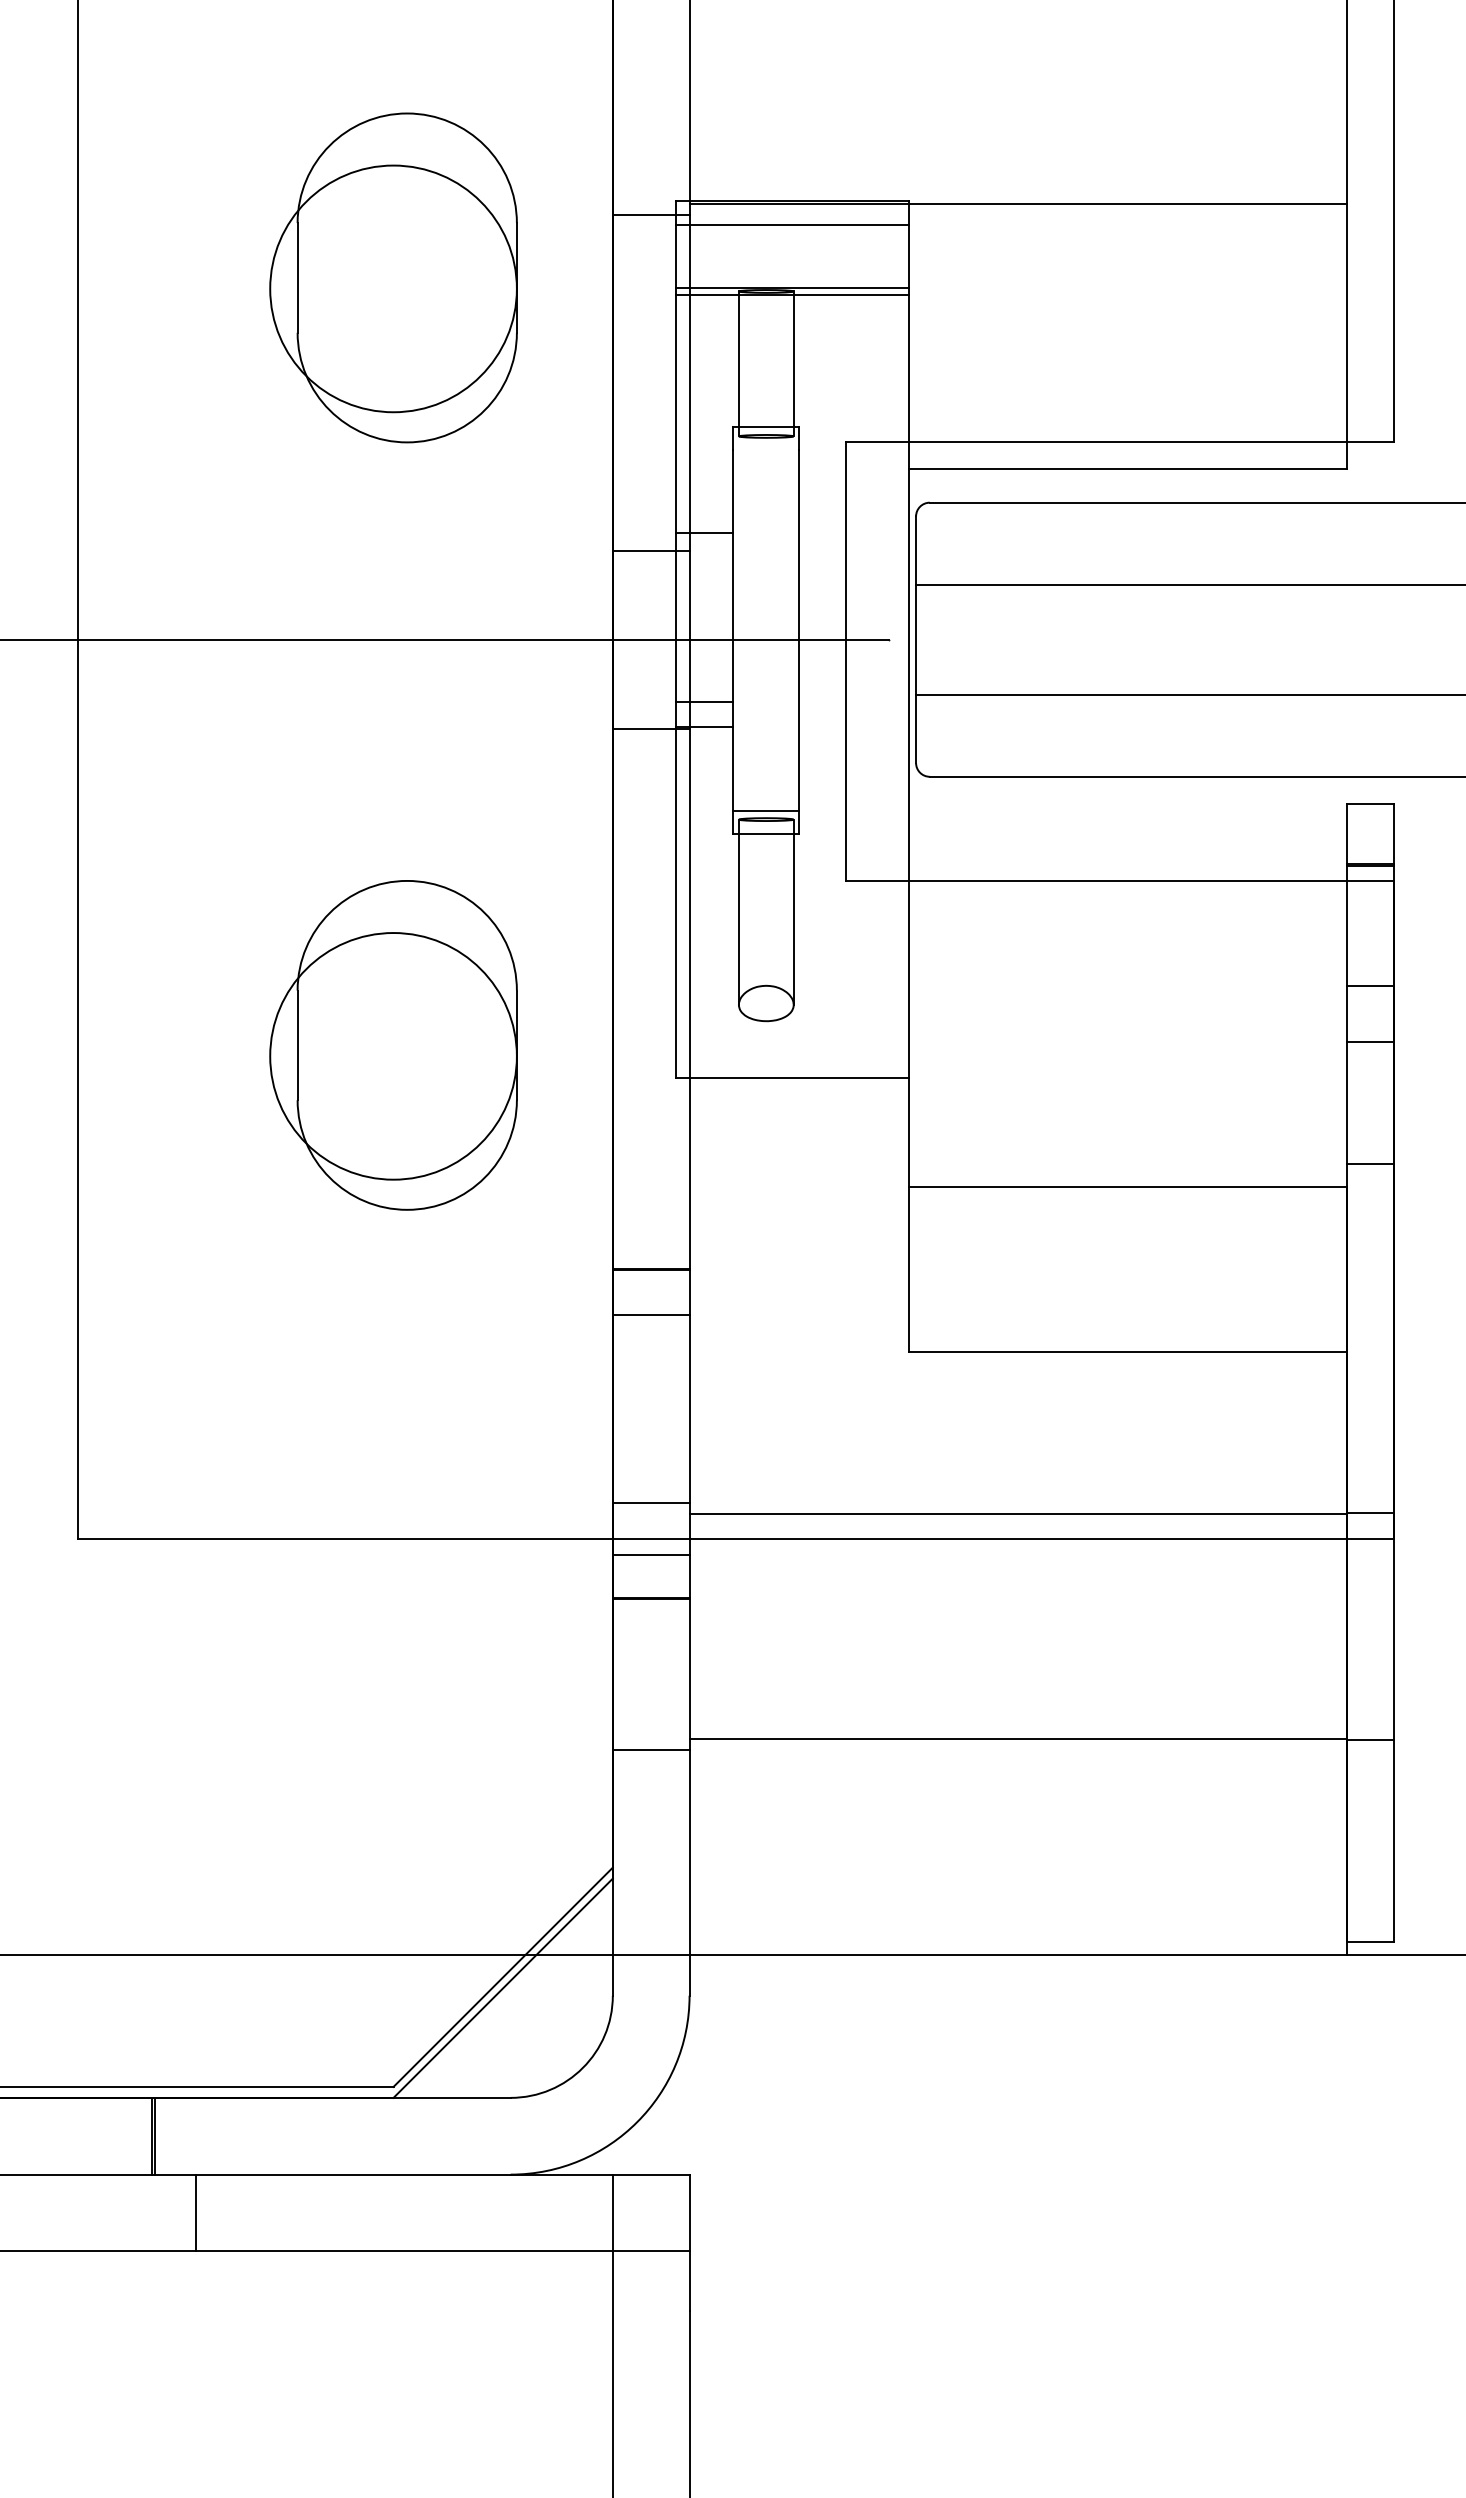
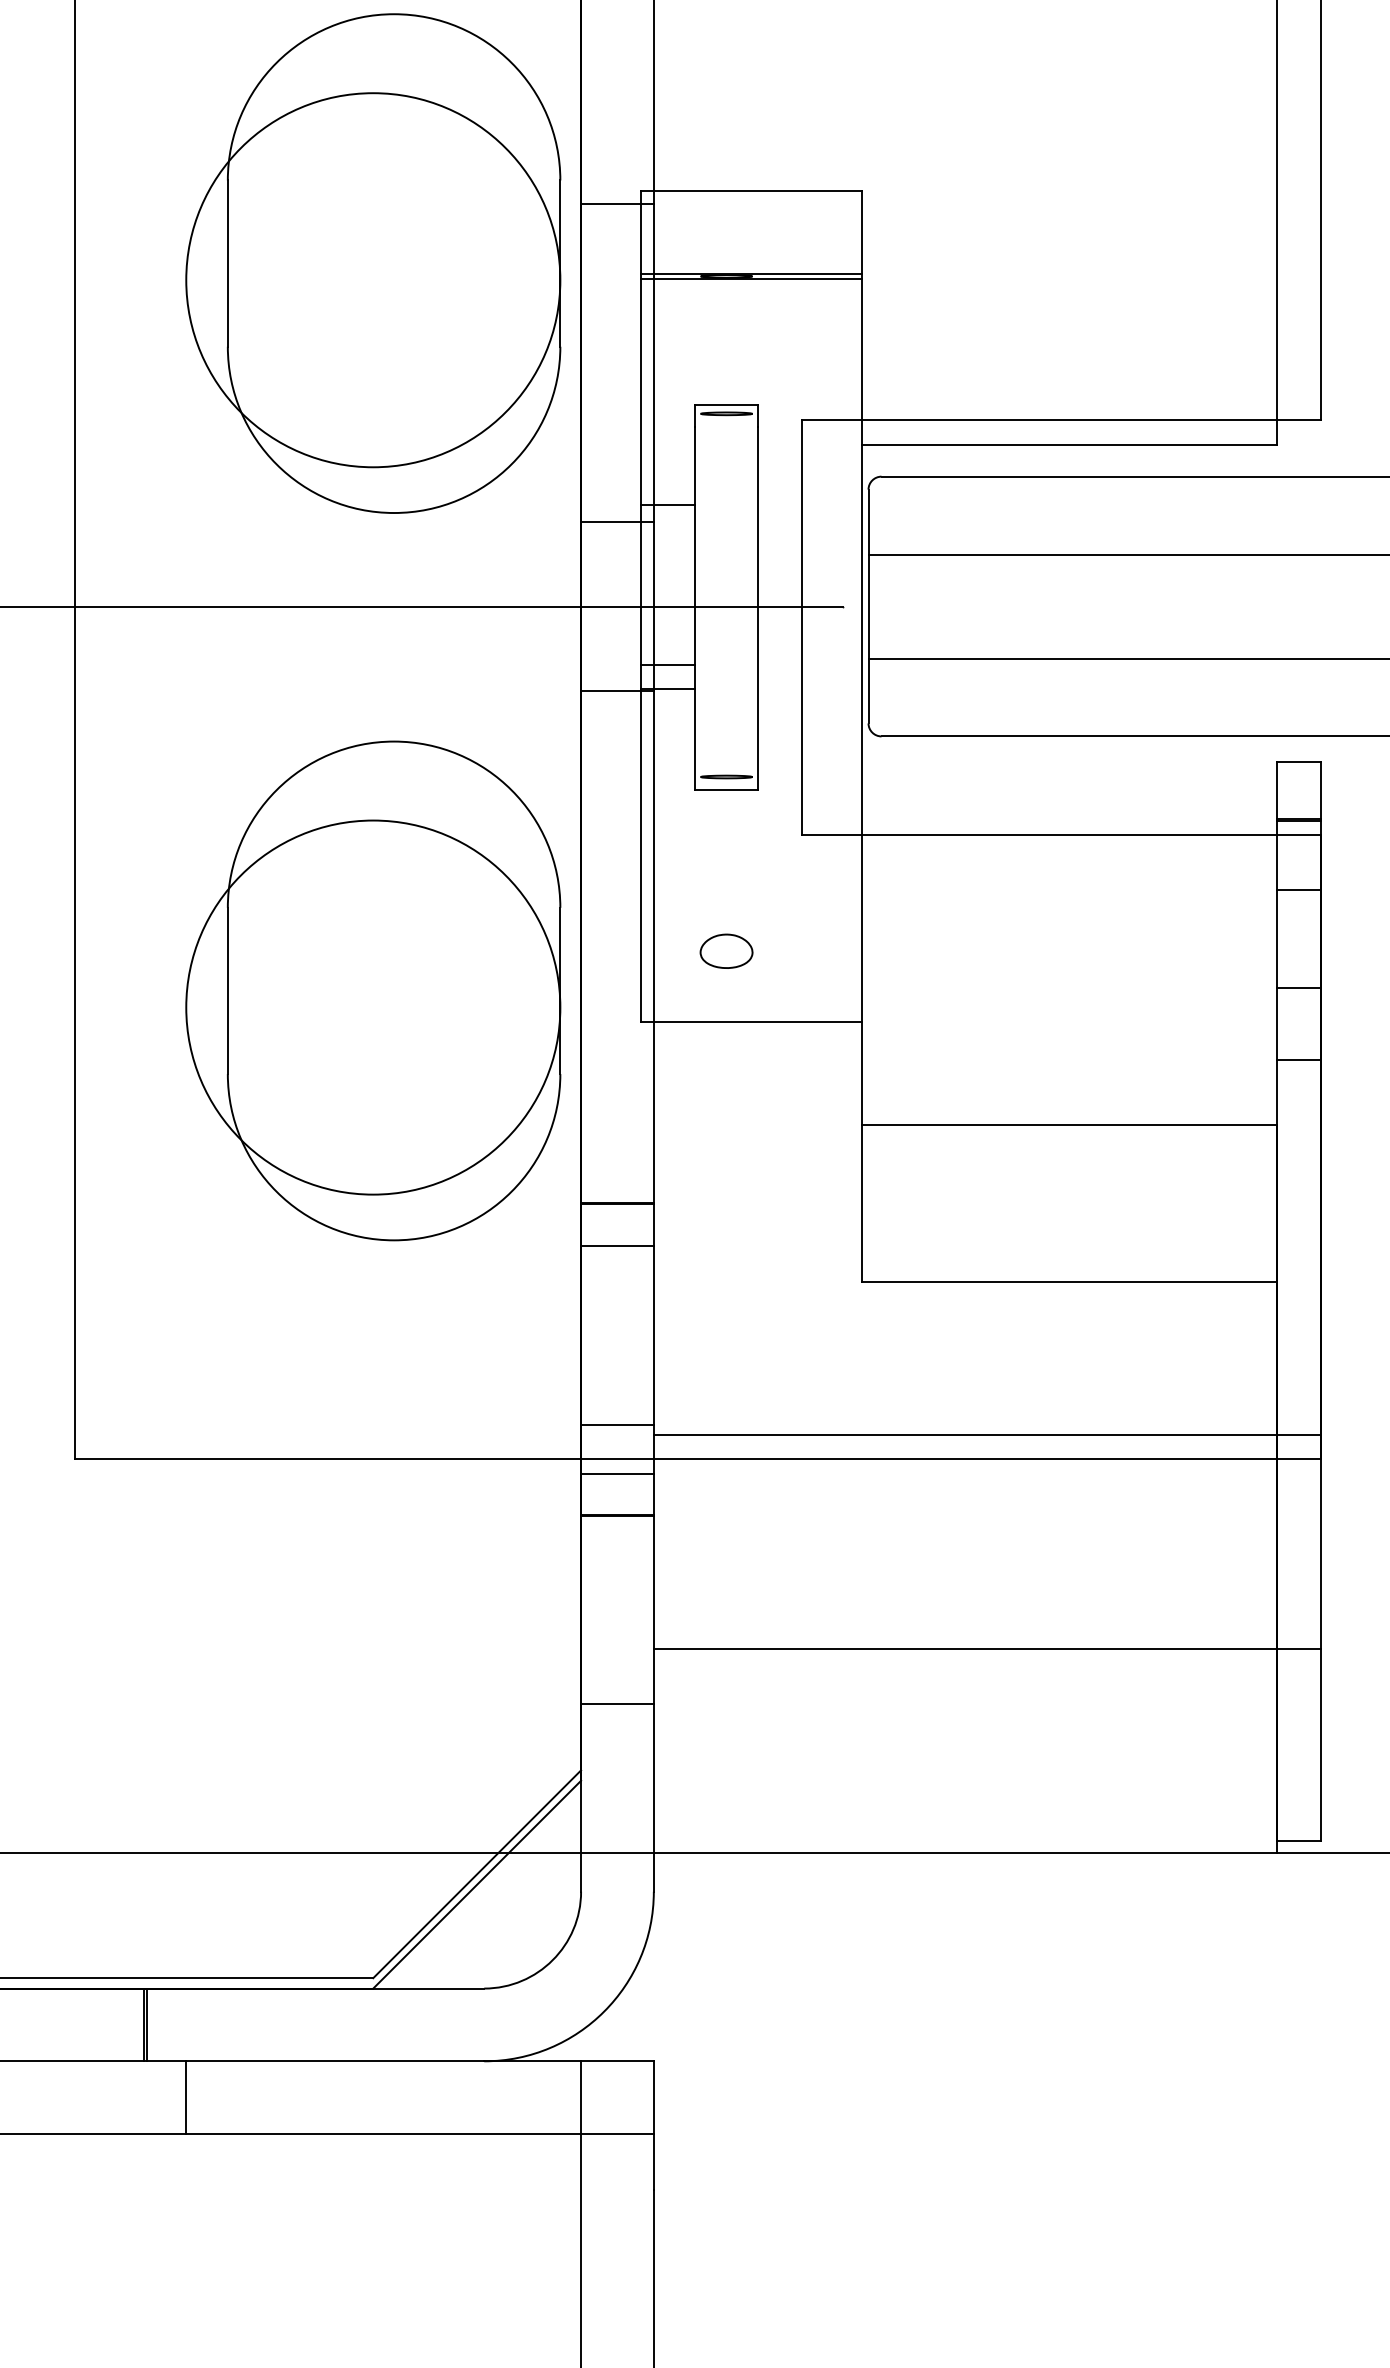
line: (1018, 204) -> (965, 194), removed
line: (791, 225) -> (750, 213), removed
part: (393, 277) -> (373, 263), size x1.6
line: (738, 363) -> (700, 344), removed
line: (793, 363) -> (752, 344), removed
line: (766, 810) -> (726, 768), removed
line: (738, 911) -> (700, 864), removed
line: (793, 911) -> (752, 864), removed
line: (1370, 985) -> (1299, 889), moved
part: (393, 1045) -> (373, 991), size x1.6
line: (1370, 1163) -> (1299, 1059), moved
line: (650, 1749) -> (616, 1703), moved

